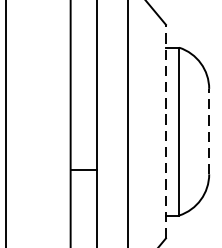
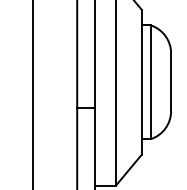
line: (165, 130) -> (141, 81), dashed -> solid
line: (209, 131) -> (171, 82), dashed -> solid

